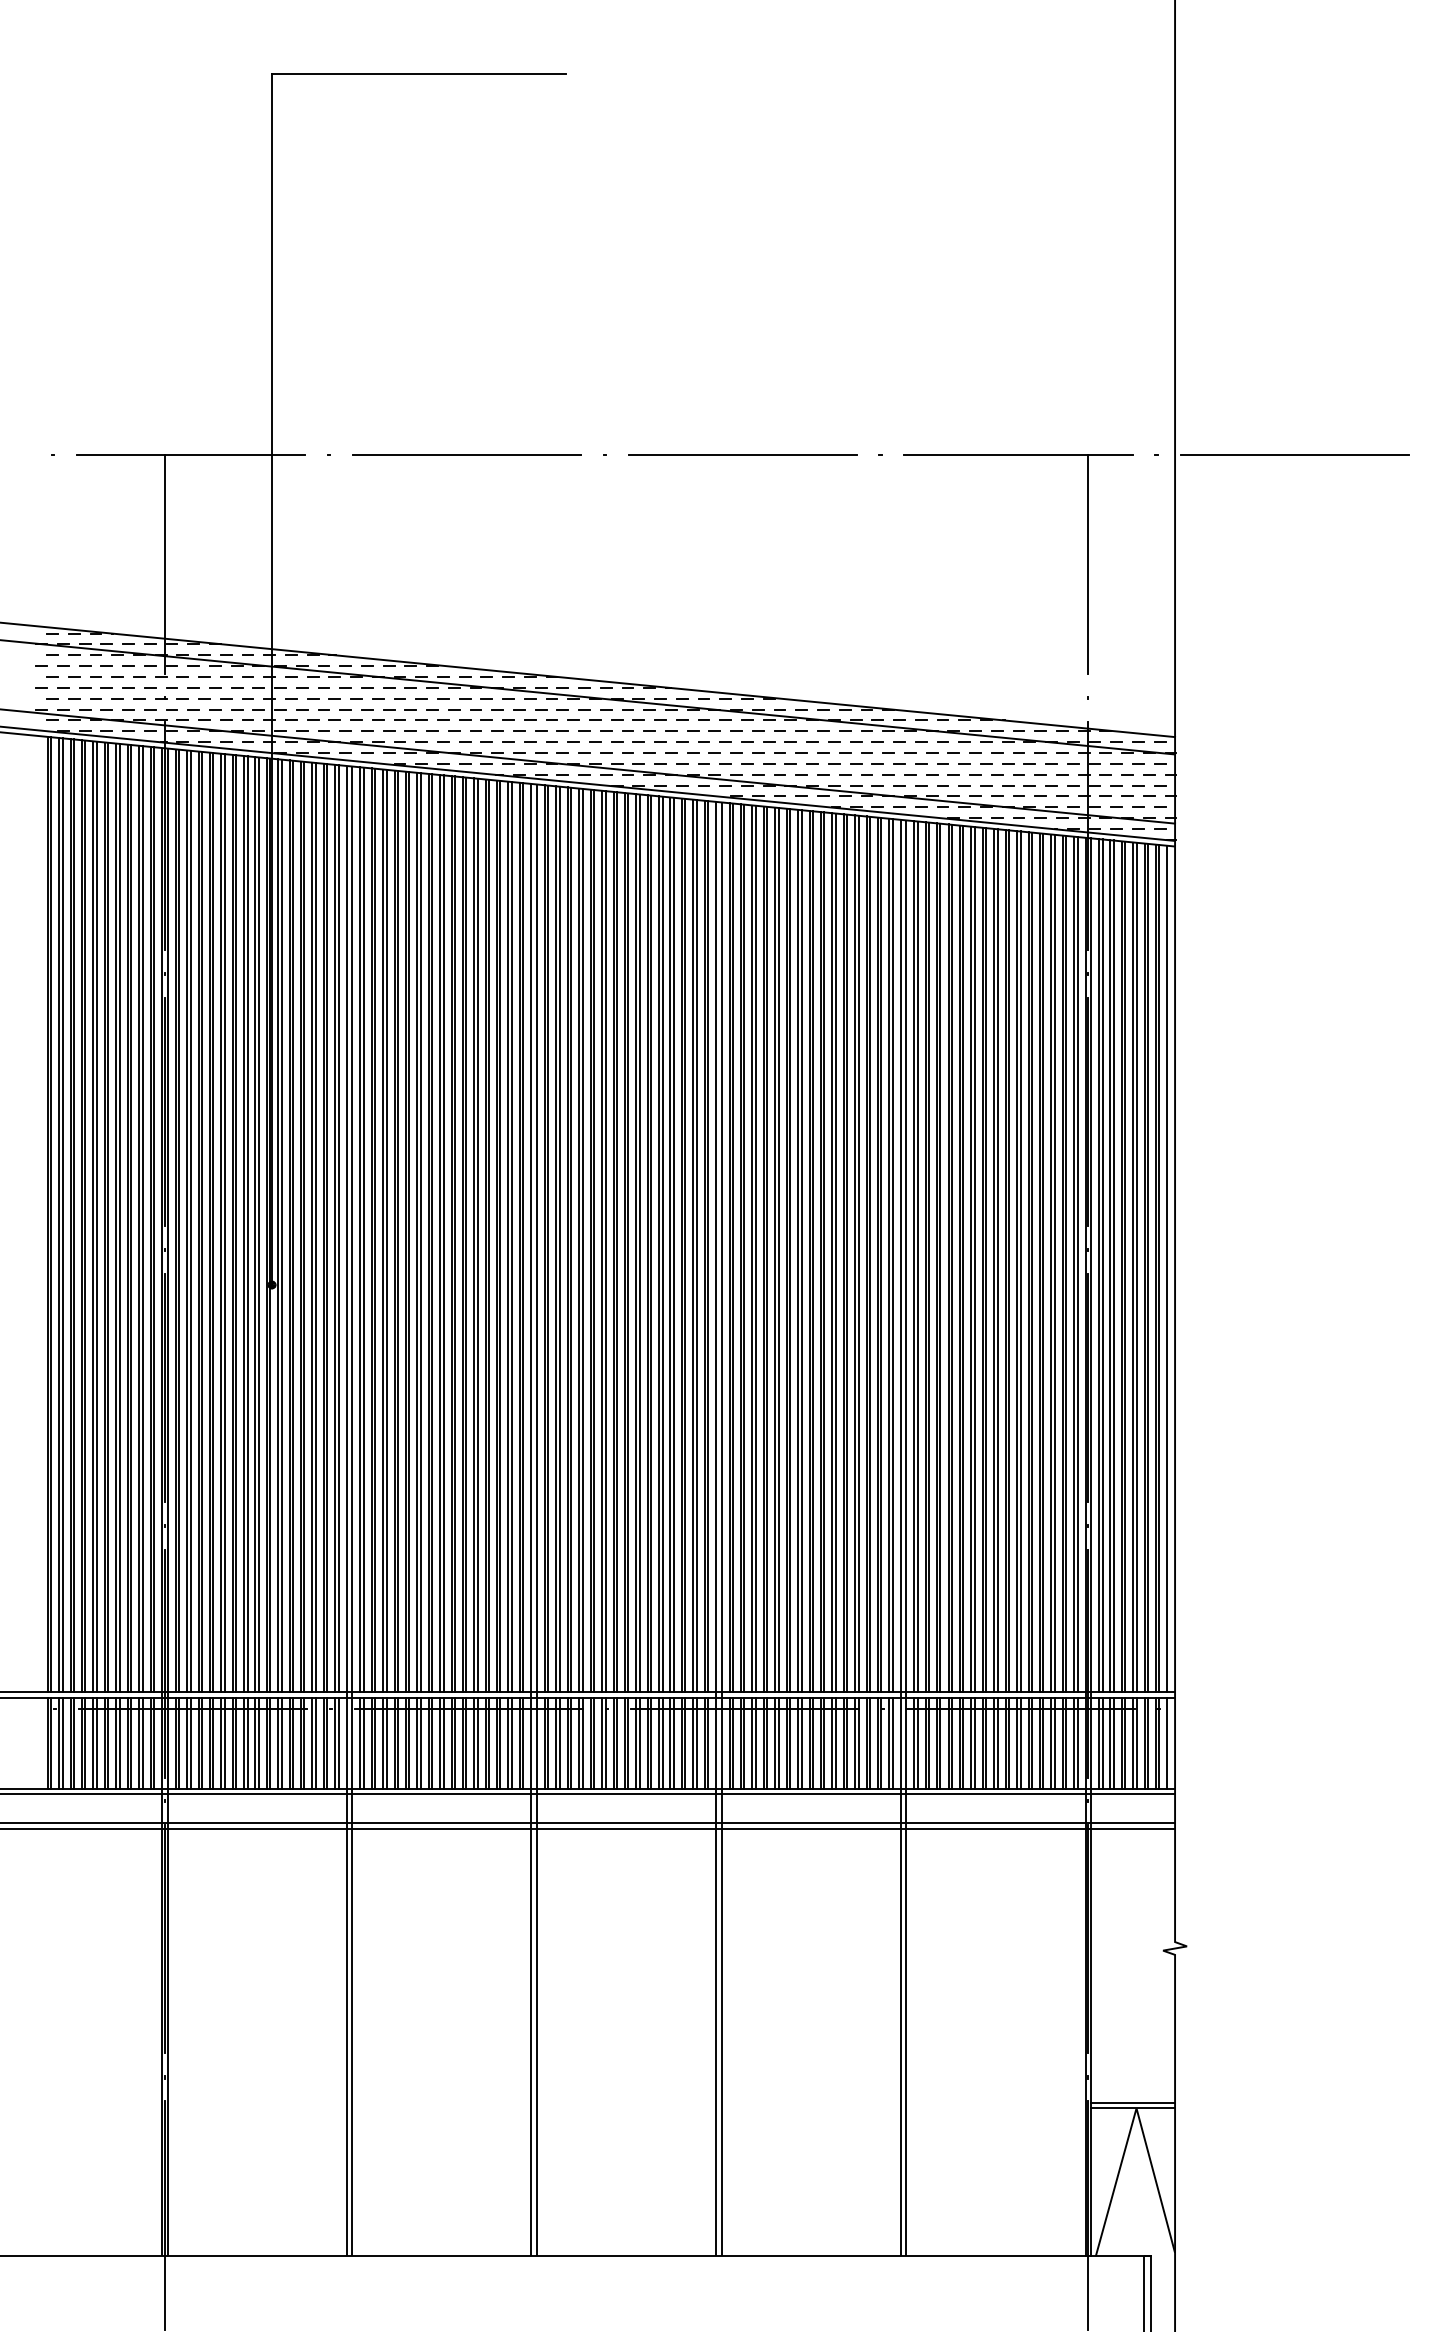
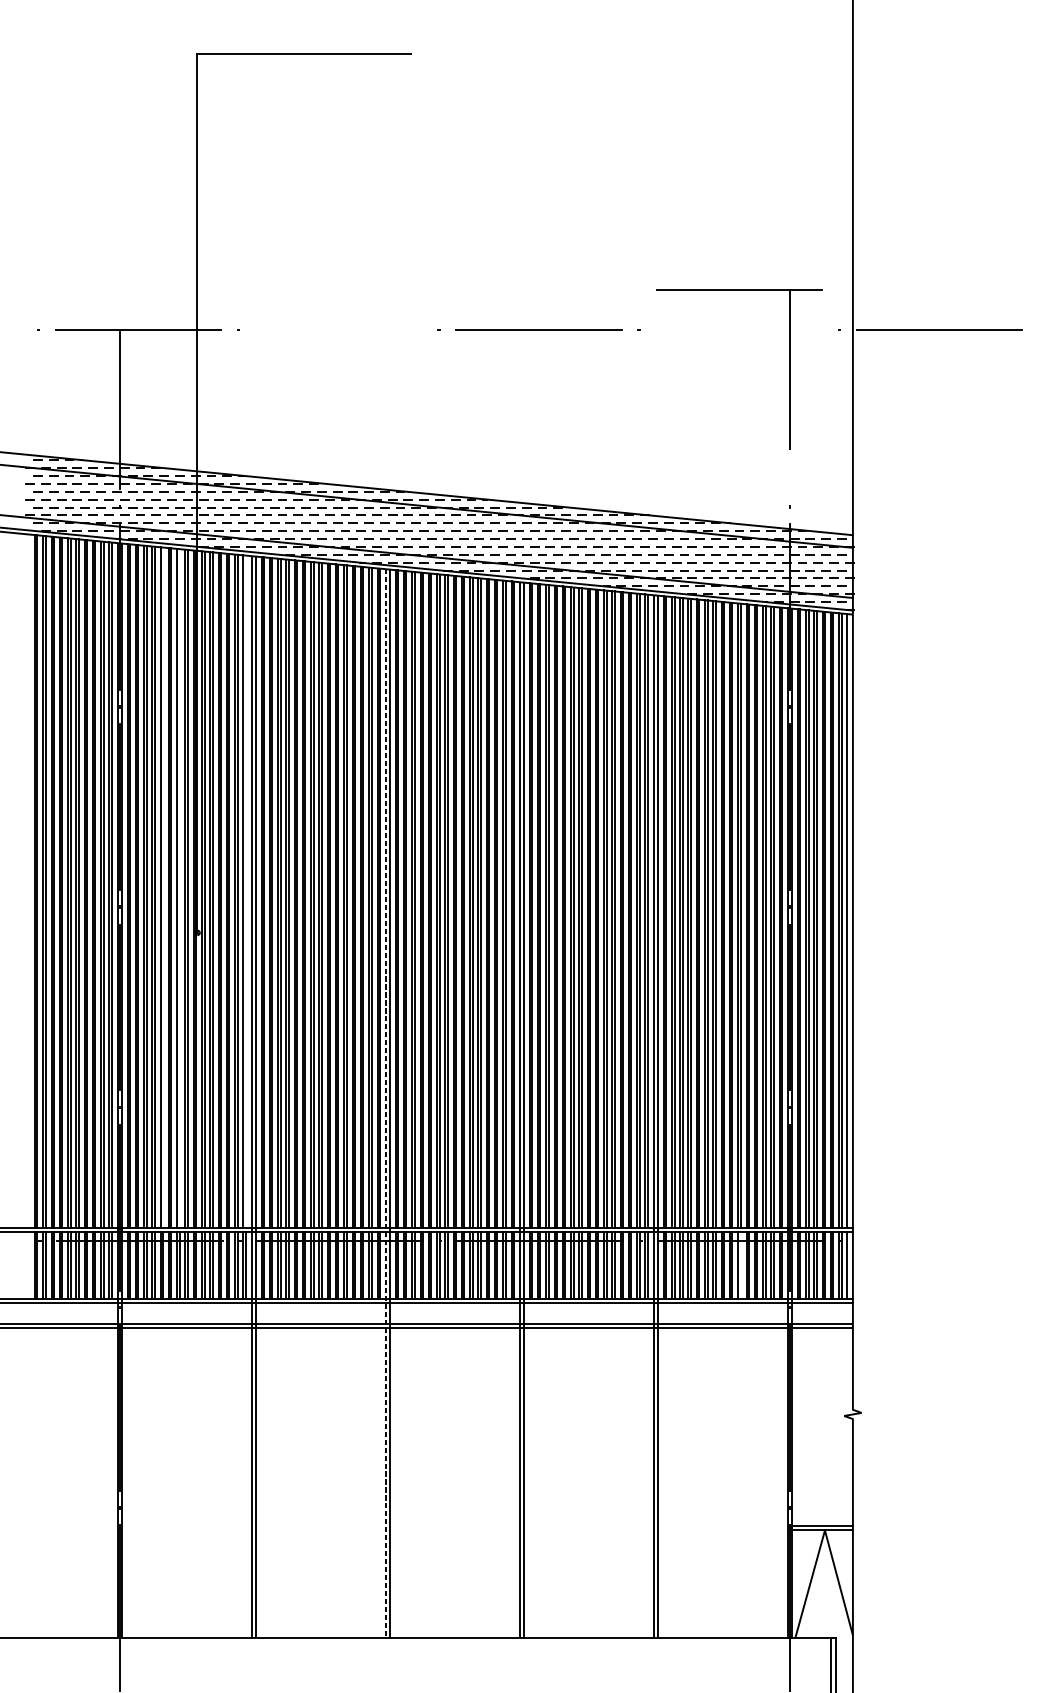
line: (466, 454) -> (338, 330), removed
part: (1087, 564) -> (789, 369), moved
line: (224, 1222) -> (163, 887), removed
line: (247, 1223) -> (179, 888), removed
line: (338, 1228) -> (245, 891), removed
line: (531, 1521) -> (385, 1104), solid -> dashed
line: (1020, 1743) -> (740, 1265), removed

